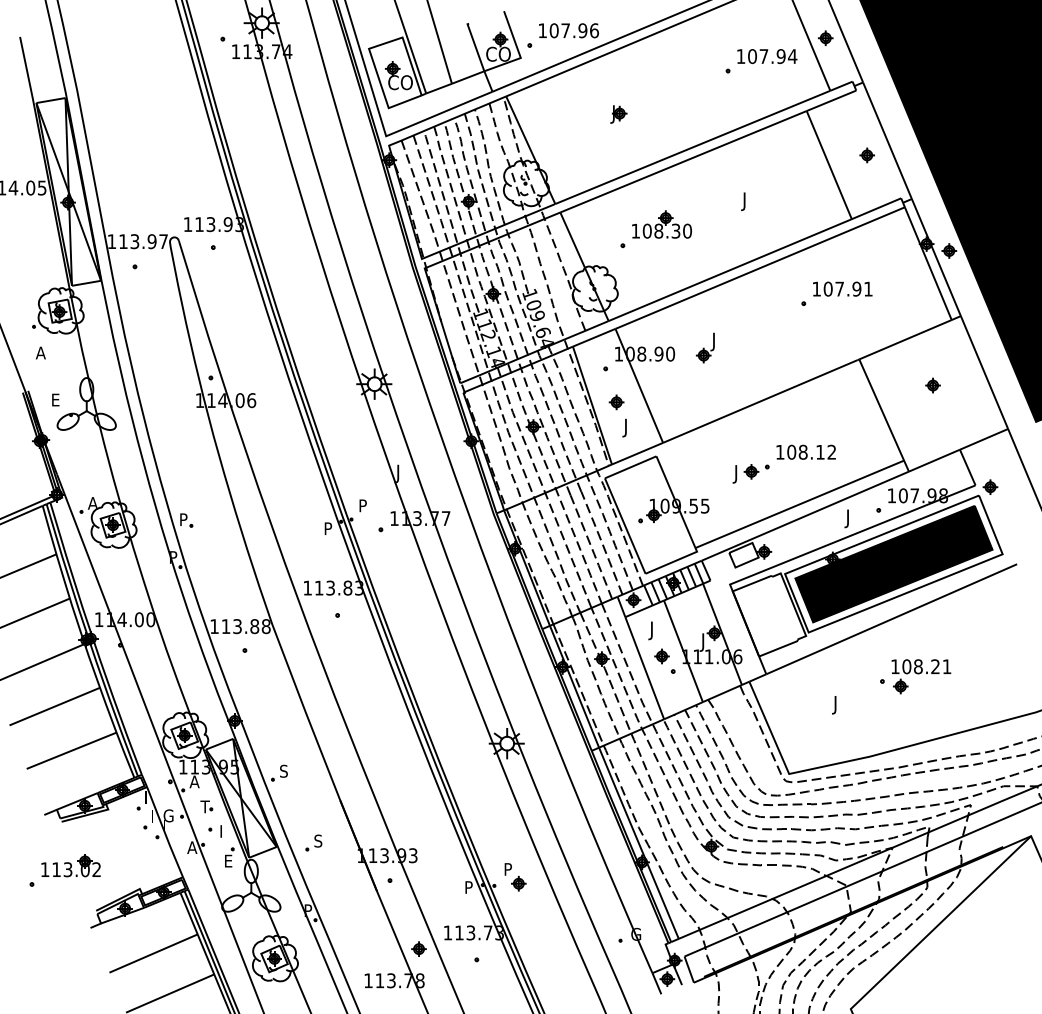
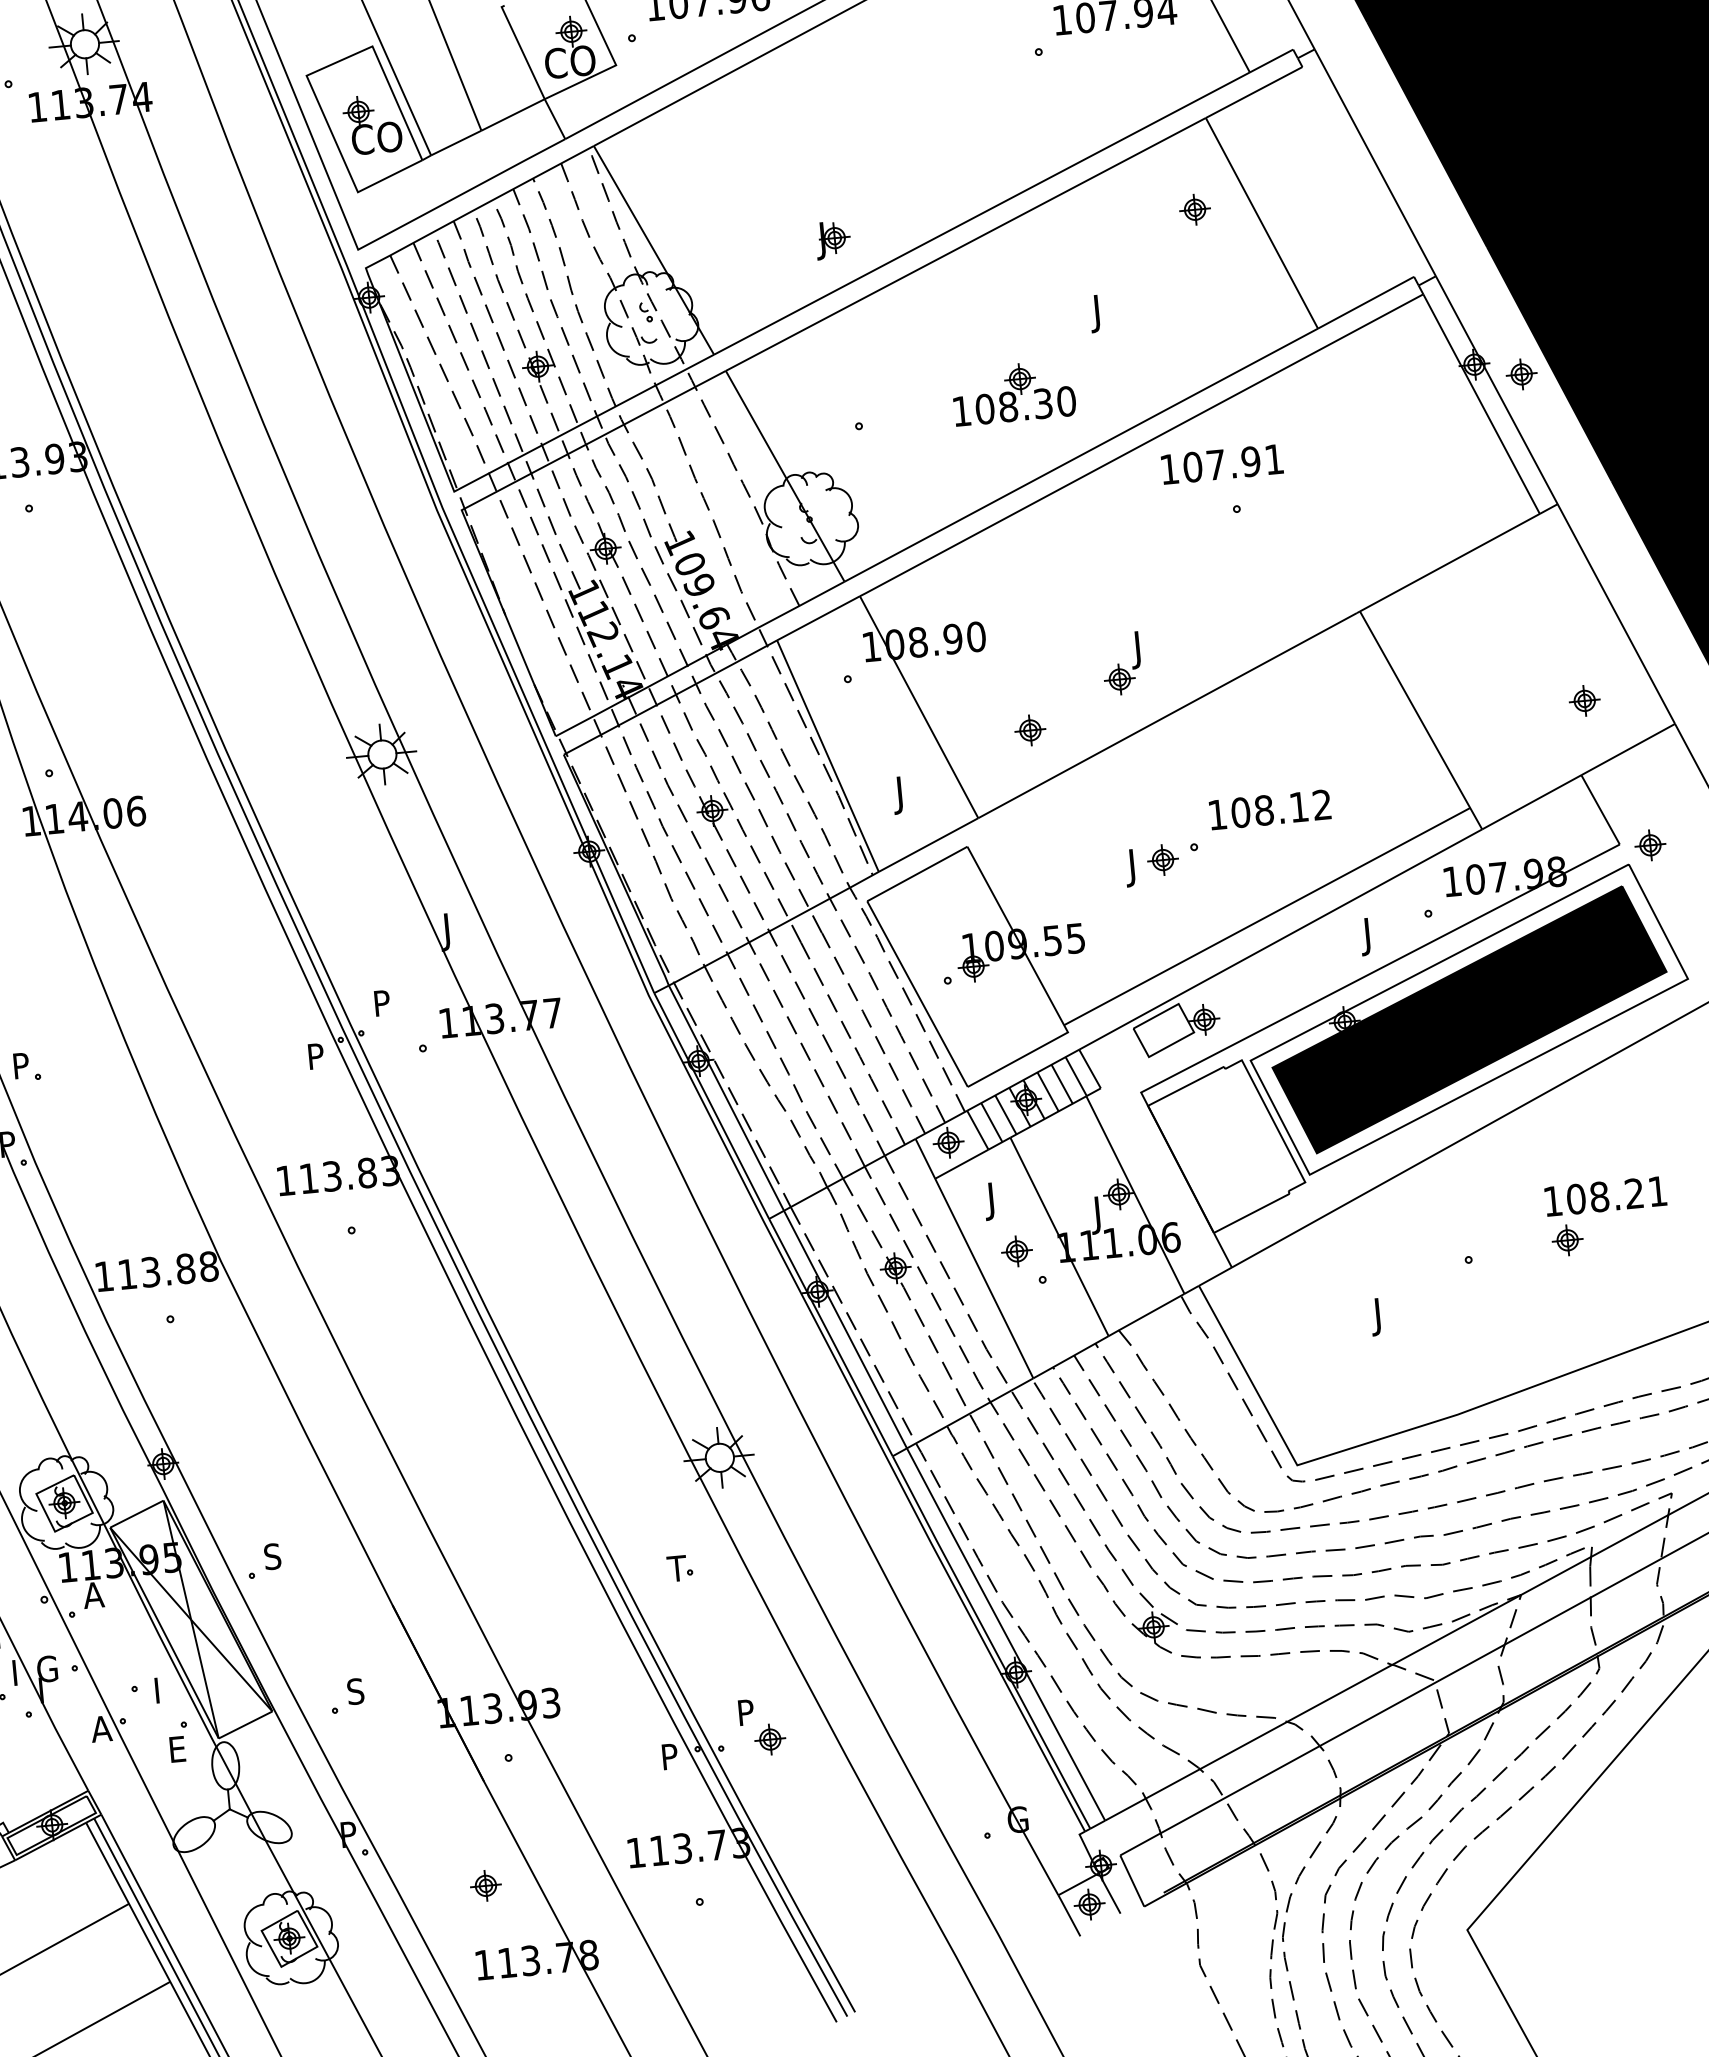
part: (618, 114) -> (832, 240), moved
part: (866, 155) -> (1193, 210), moved
part: (661, 224) -> (1012, 392), moved
text: (842, 288) -> (1221, 463), moved
part: (705, 347) -> (1121, 662), moved
part: (932, 385) -> (1583, 700), moved
part: (616, 402) -> (1030, 730), moved
part: (921, 676) -> (1607, 1216), moved
part: (206, 806) -> (679, 1567), moved
part: (418, 948) -> (484, 1884), moved

